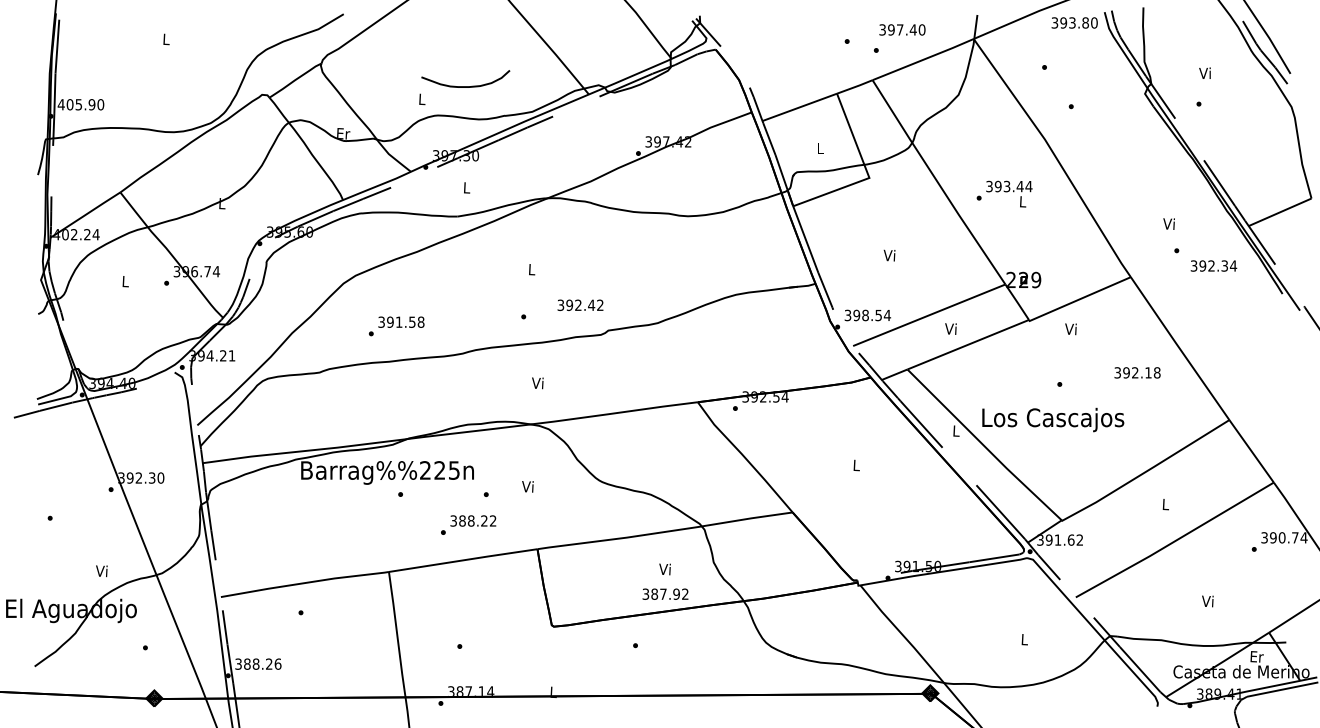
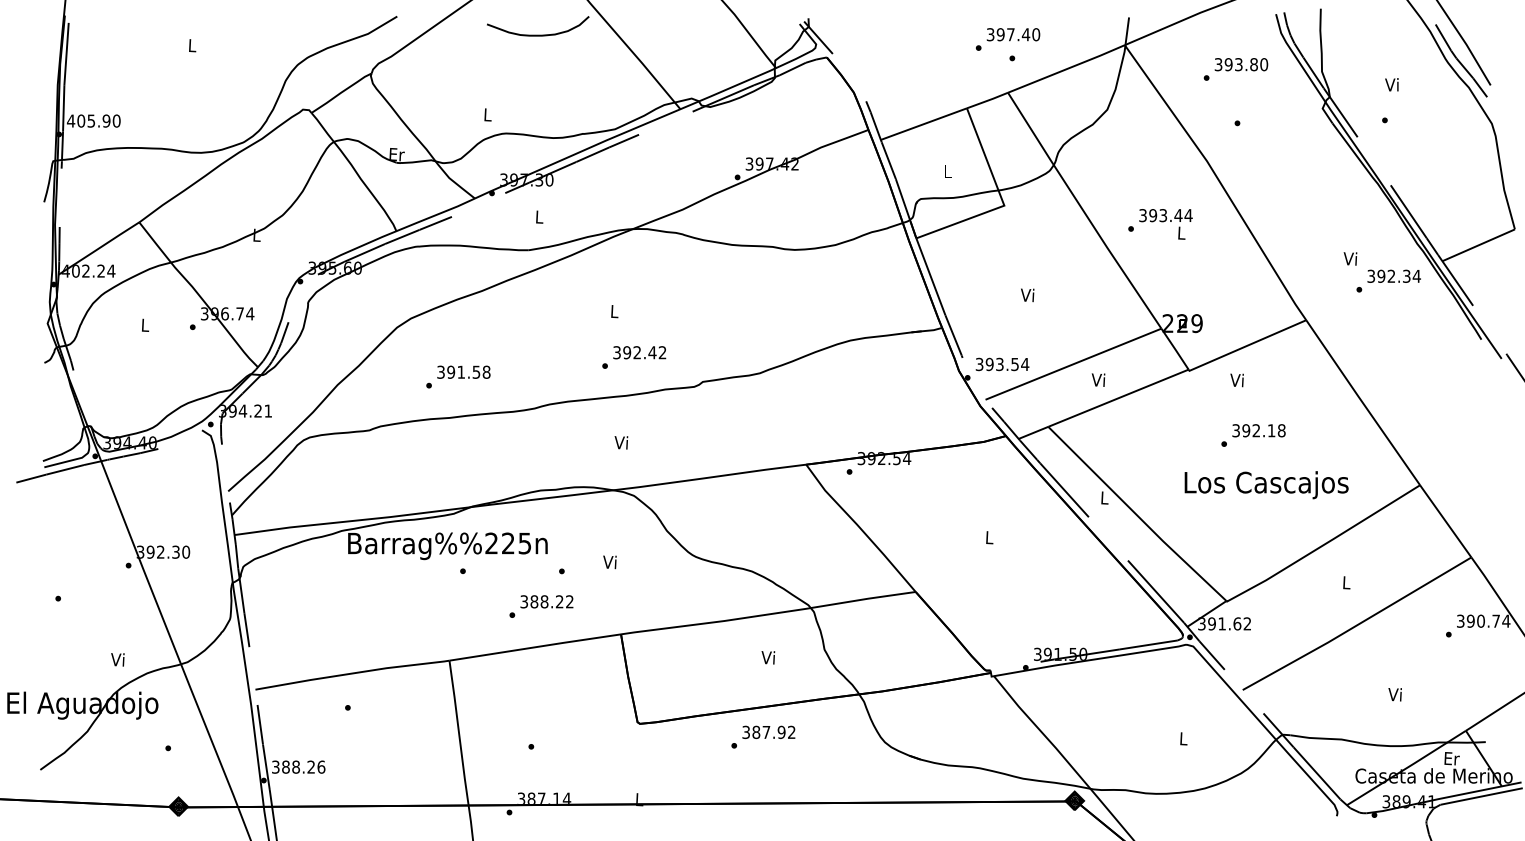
text: (1074, 22) -> (1241, 64), moved
text: (902, 29) -> (1013, 34), moved
curve: (466, 86) -> (538, 34), moved
text: (1213, 265) -> (1393, 275), moved
text: (580, 305) -> (639, 352), moved
text: (865, 315) -> (999, 364), 398.54 -> 393.54
text: (1137, 372) -> (1258, 430), moved
text: (1053, 420) -> (1266, 485), moved
text: (665, 593) -> (768, 731), moved

